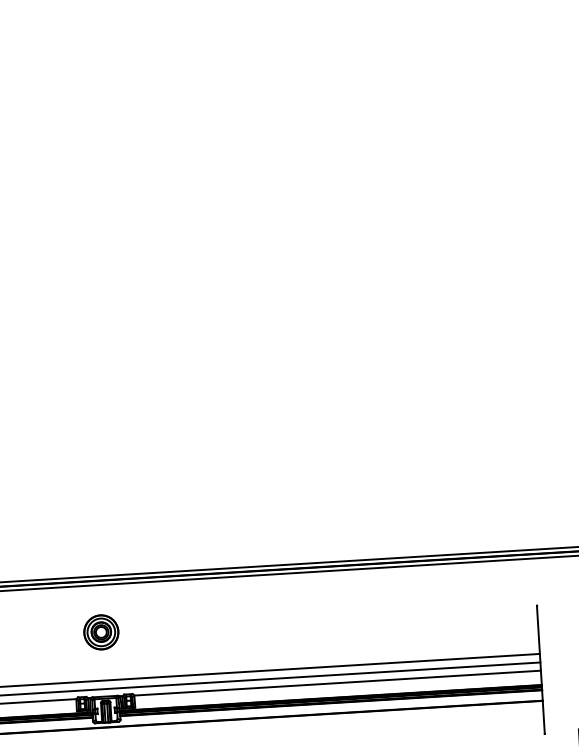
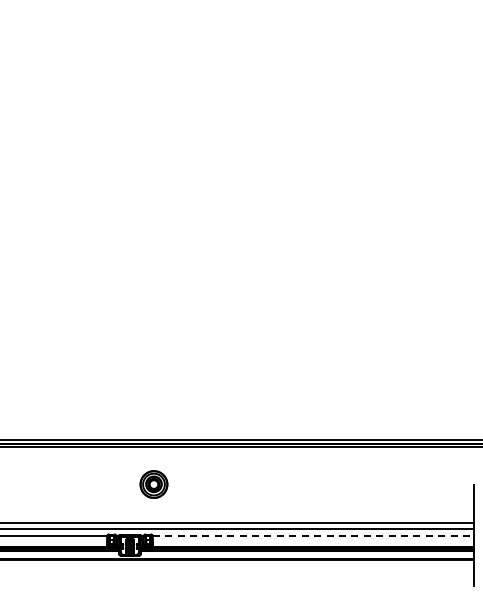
part: (100, 632) -> (153, 484), moved
line: (337, 682) -> (313, 535), solid -> dashed

